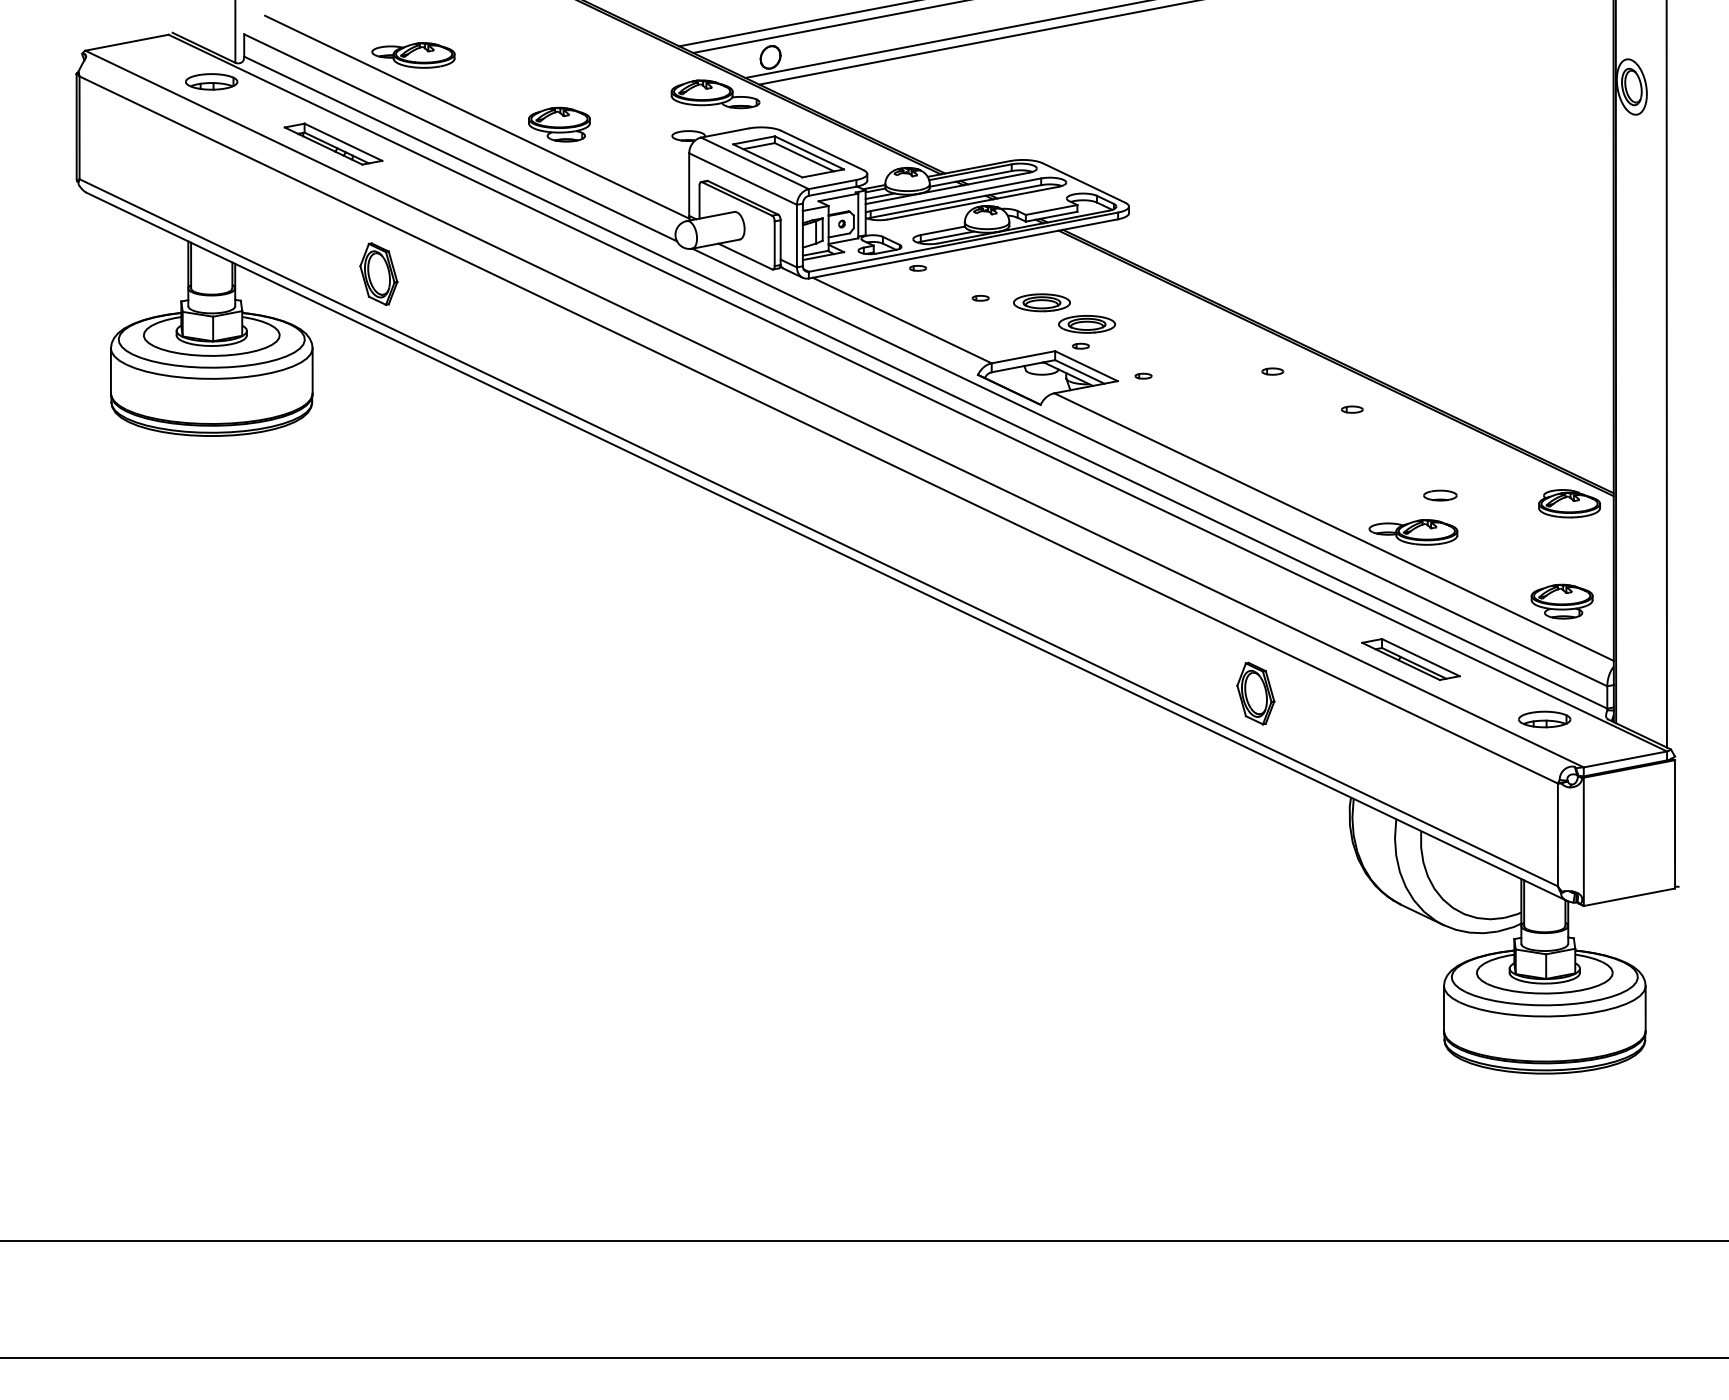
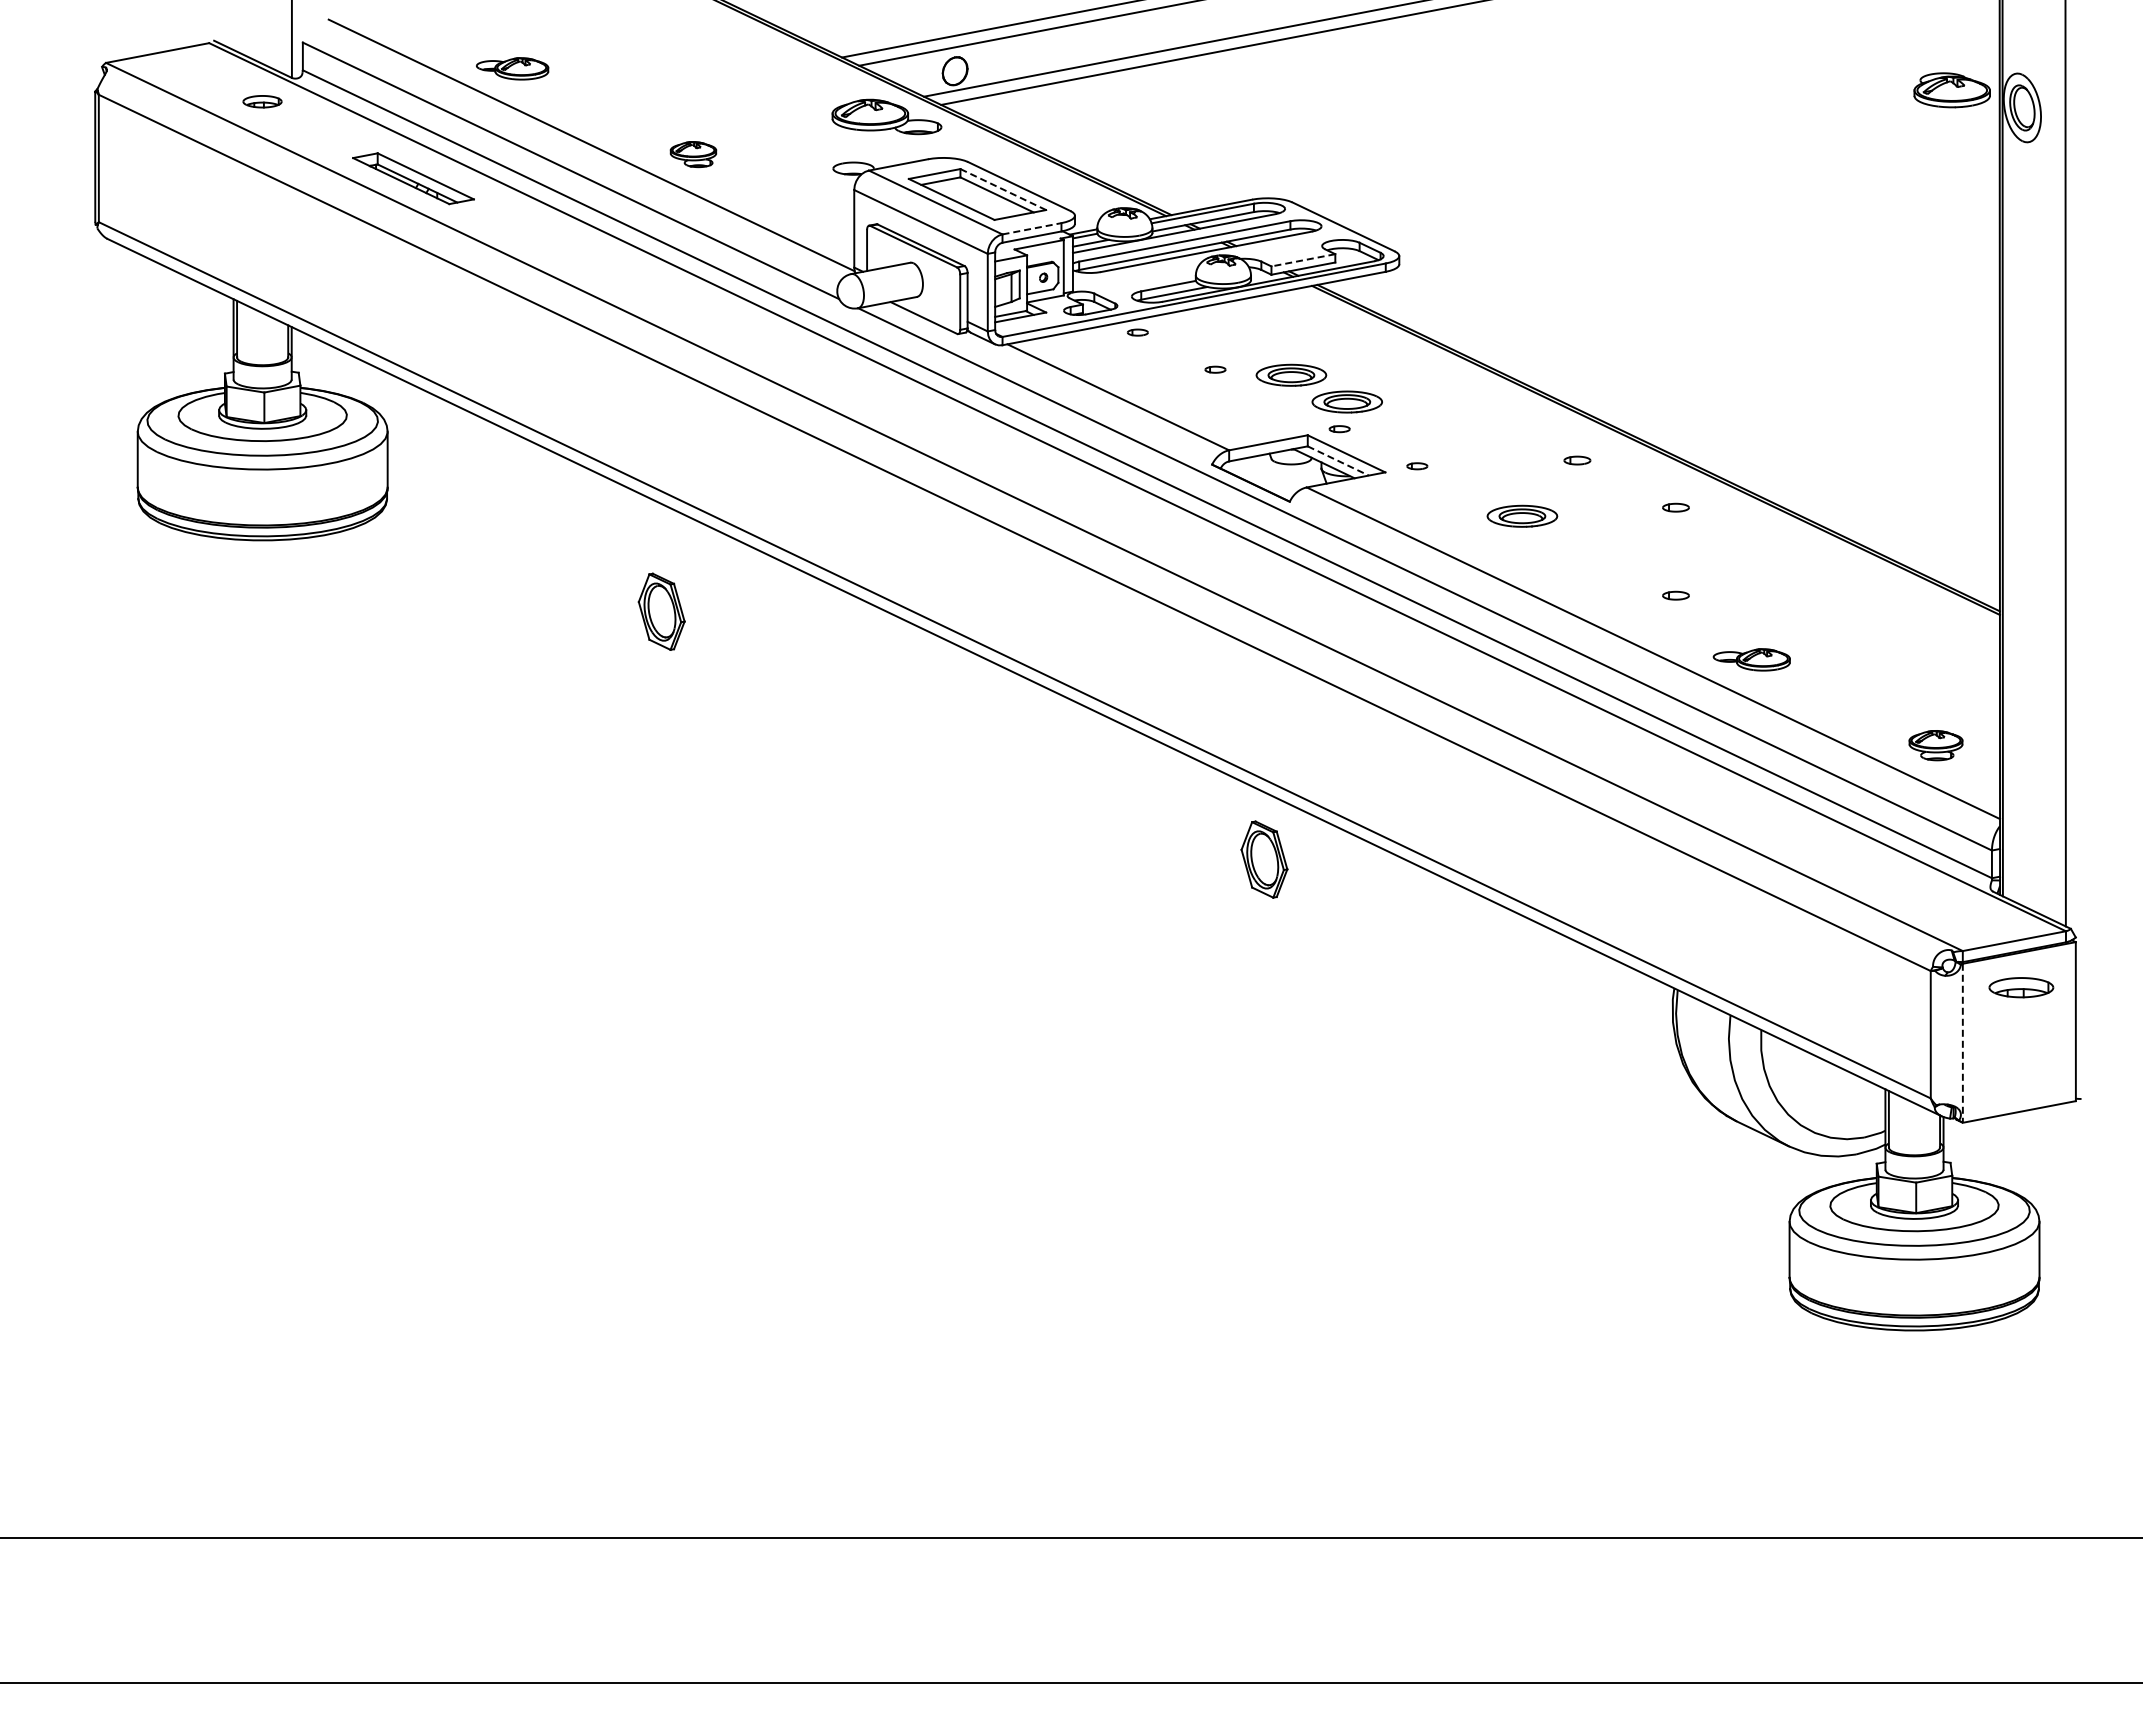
part: (413, 55) -> (512, 68), size x0.7
part: (211, 81) -> (262, 101), size x0.6
part: (559, 124) -> (693, 154), size x0.6
line: (809, 152) -> (1003, 189), solid -> dashed
line: (833, 184) -> (1032, 228), solid -> dashed
line: (1051, 210) -> (1303, 260), solid -> dashed
part: (378, 273) -> (661, 611), moved
line: (1079, 371) -> (1338, 460), solid -> dashed
part: (1228, 415) -> (1522, 515), added
part: (1351, 480) -> (1675, 595), added
part: (1440, 495) -> (1785, 614), removed
part: (1569, 503) -> (1951, 90), moved
part: (1413, 532) -> (1751, 659), size x0.7
part: (1561, 601) -> (1935, 745), size x0.7
part: (1410, 659) -> (1748, 817), removed
part: (1255, 693) -> (1264, 859), moved
part: (1544, 719) -> (2021, 987), moved
line: (1583, 842) -> (1962, 1043), solid -> dashed

